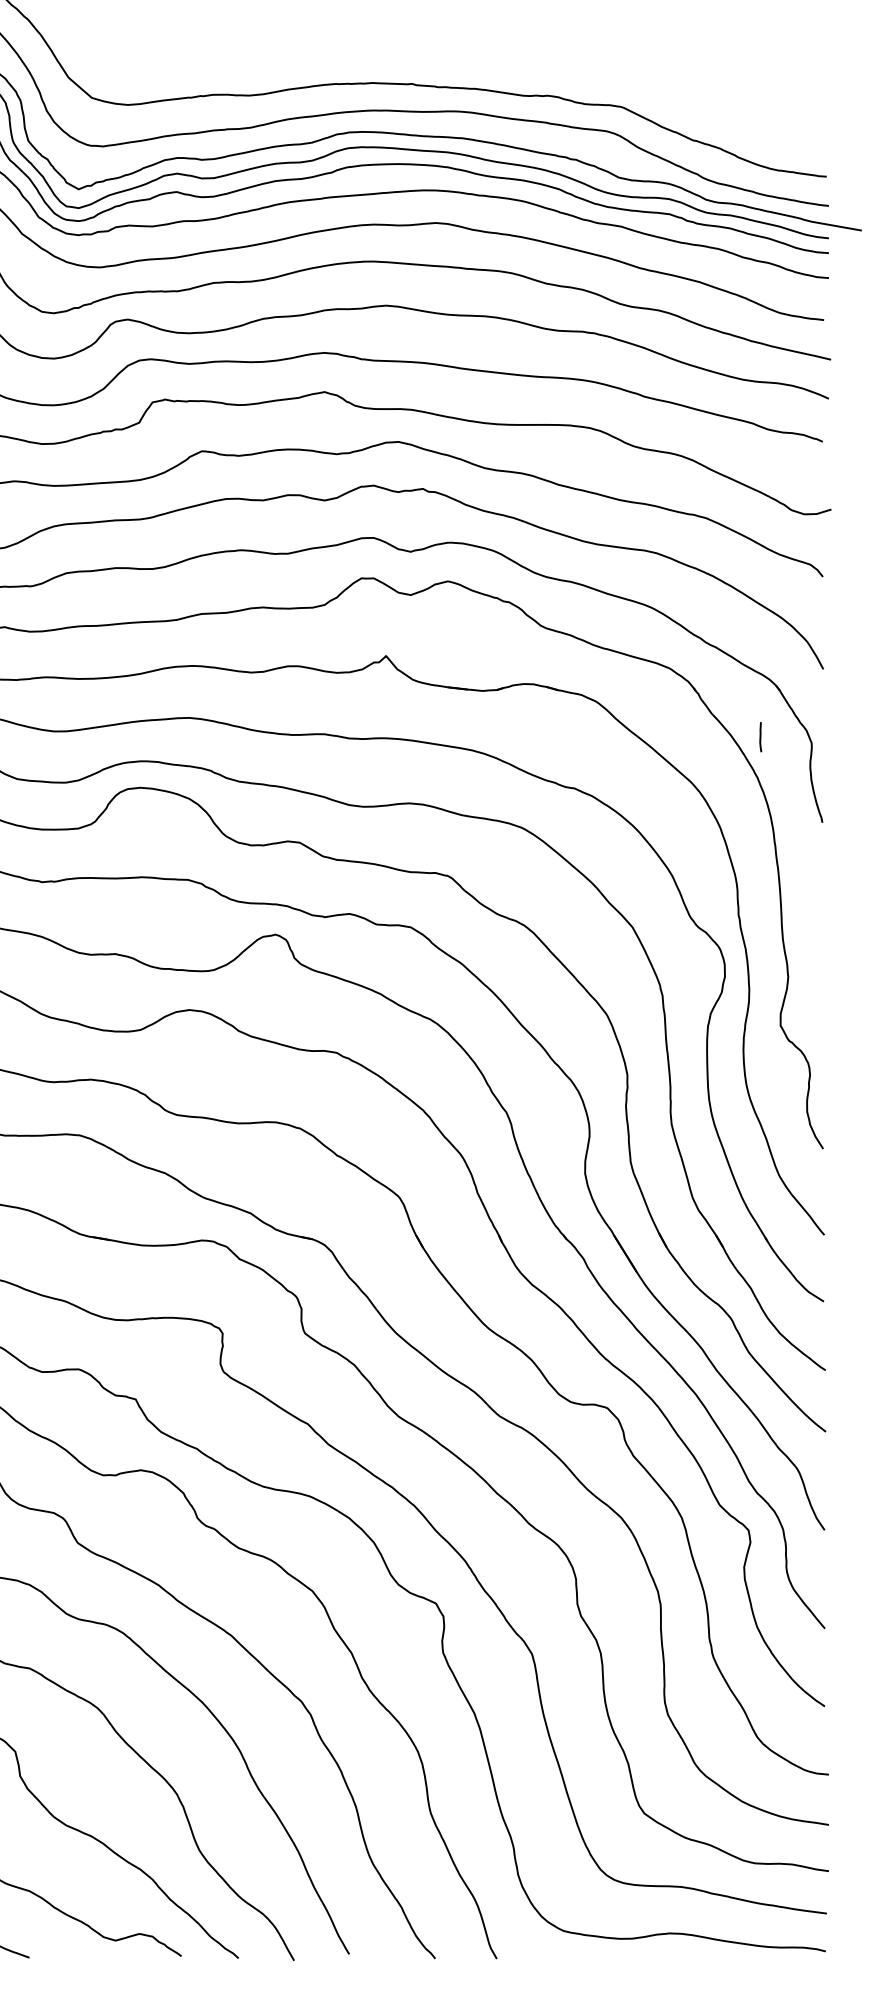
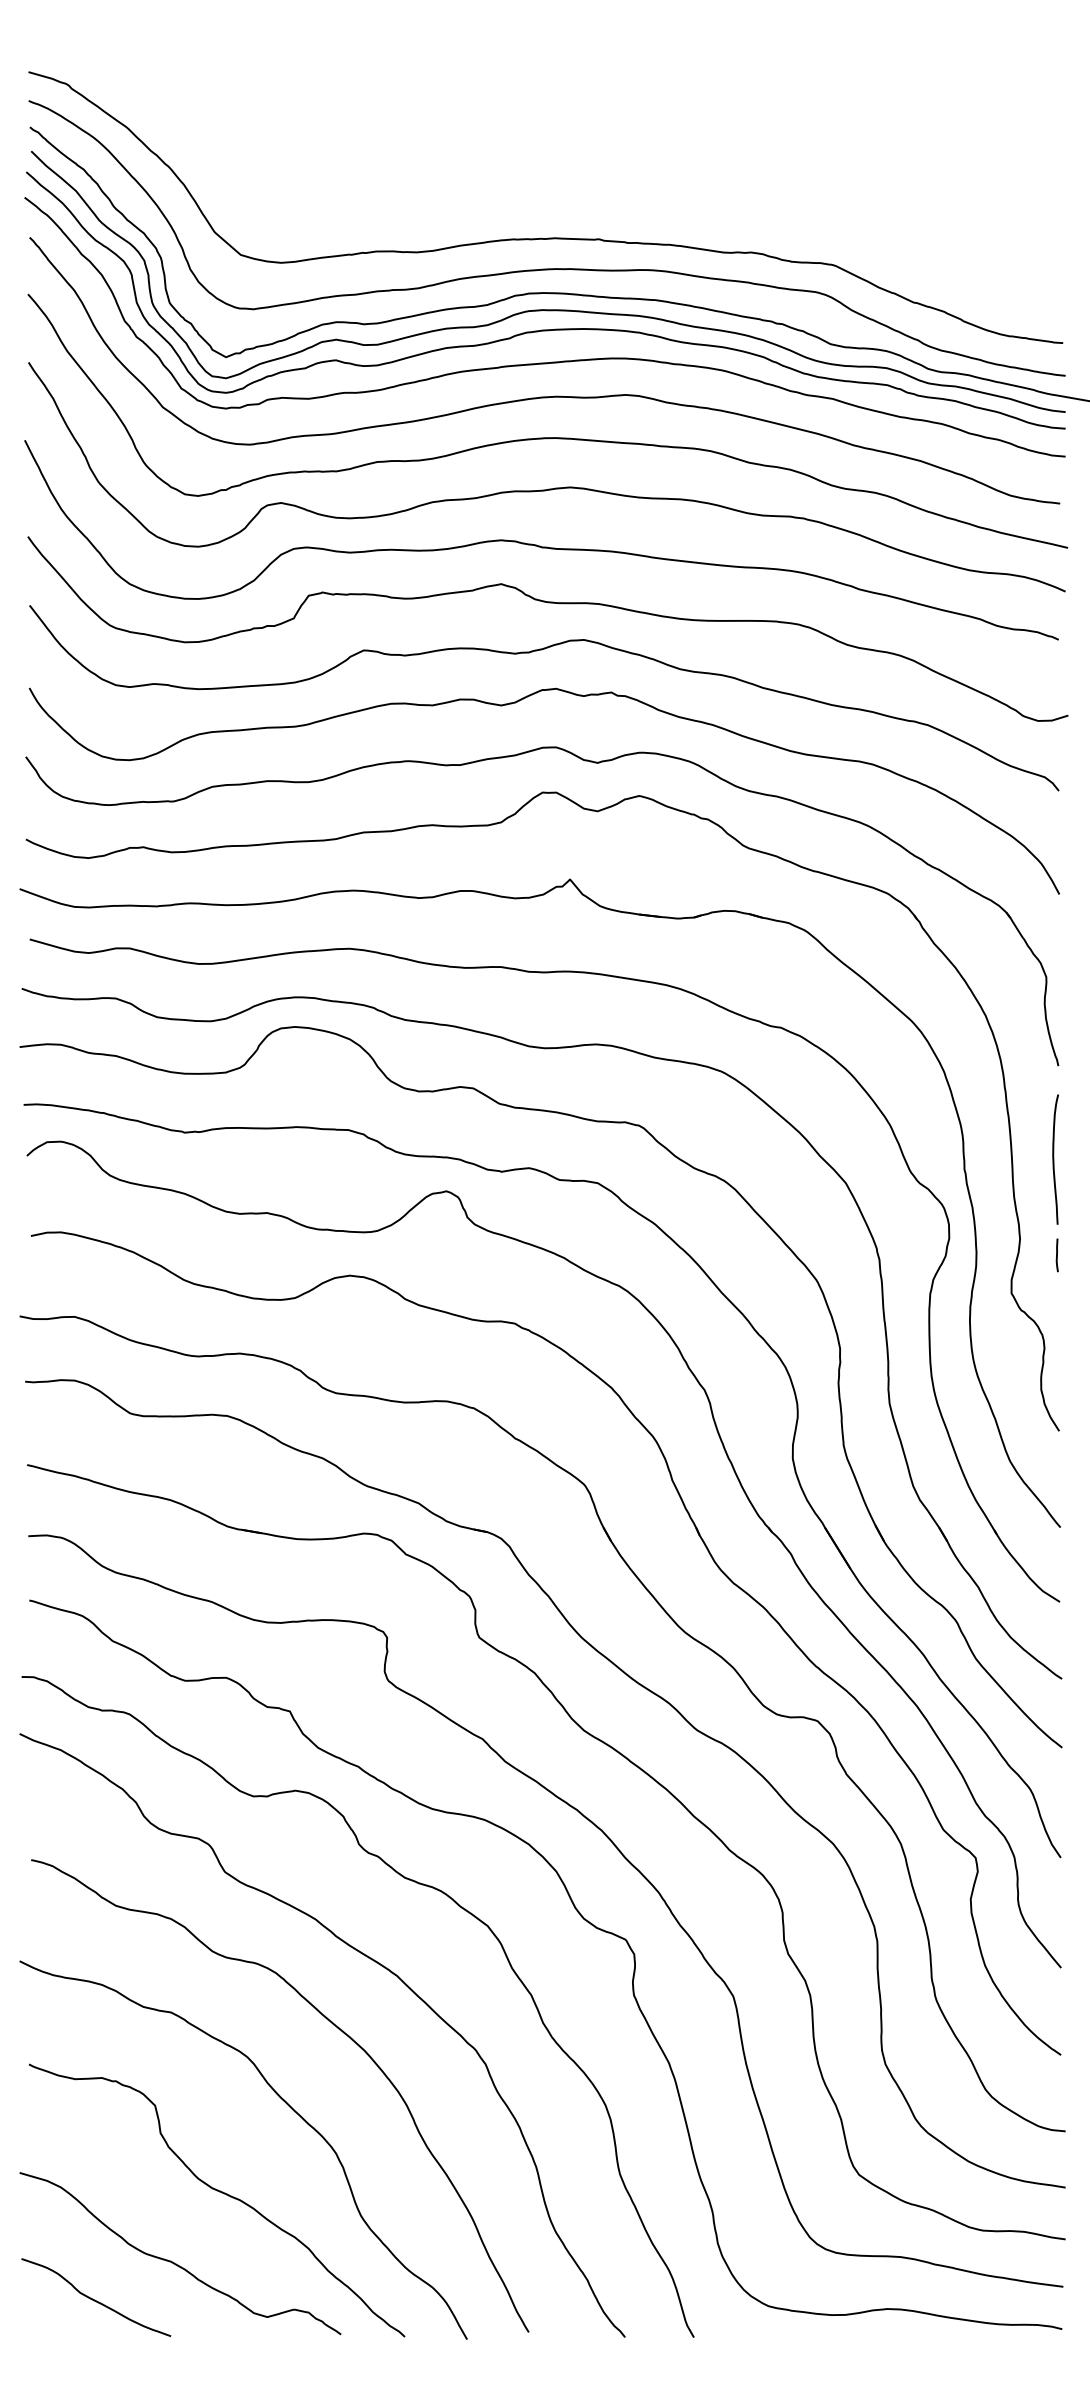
line: (760, 737) -> (1056, 1255), moved
curve: (819, 906) -> (1054, 1159), added

